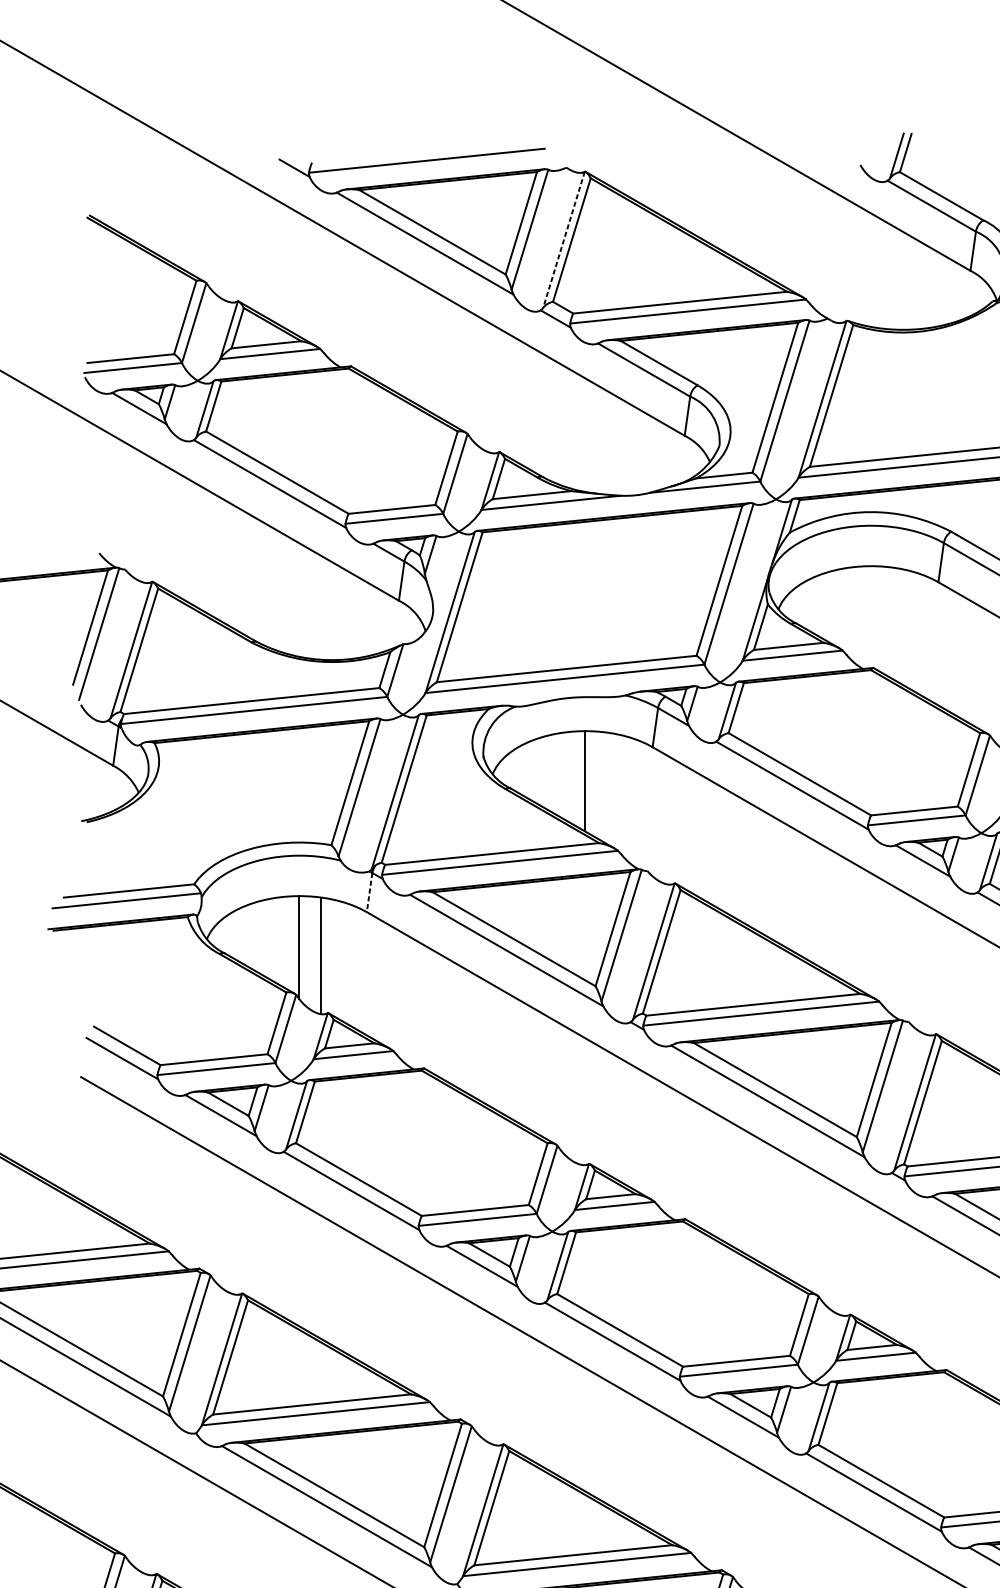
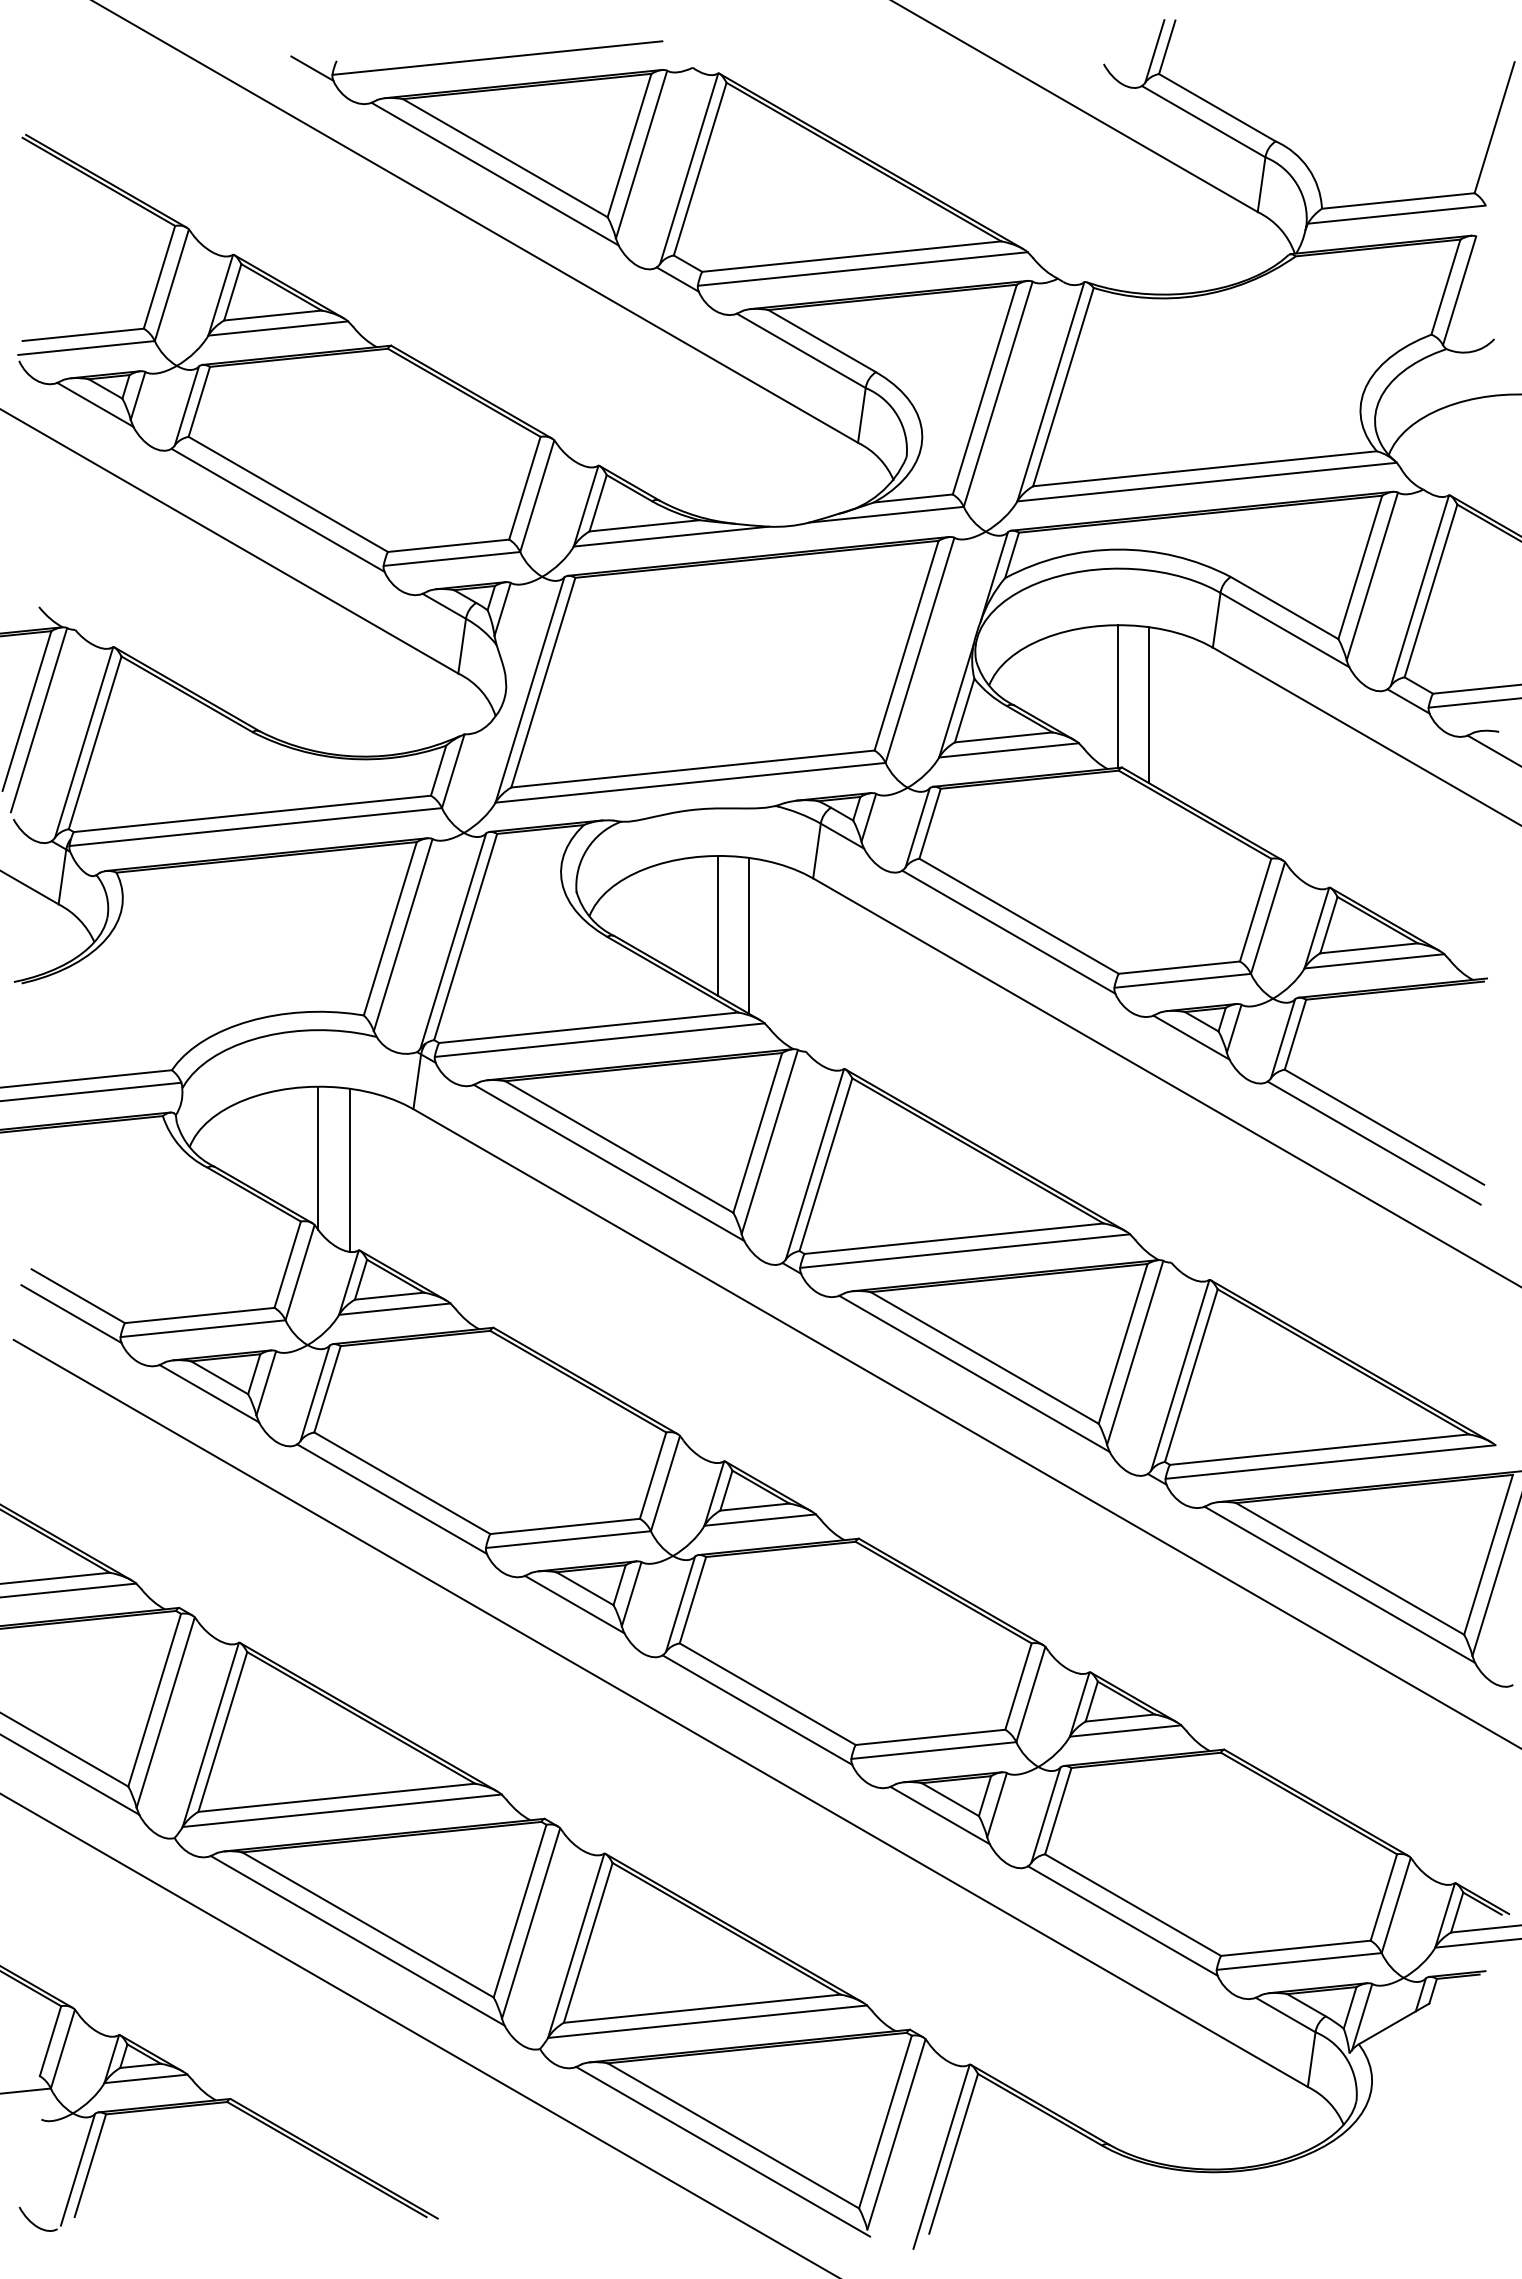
line: (564, 239) -> (689, 168), dashed -> solid
line: (870, 617) -> (1117, 696), added
line: (893, 623) -> (1149, 705), added
line: (607, 788) -> (749, 935), added
line: (369, 892) -> (417, 1081), dashed -> solid

